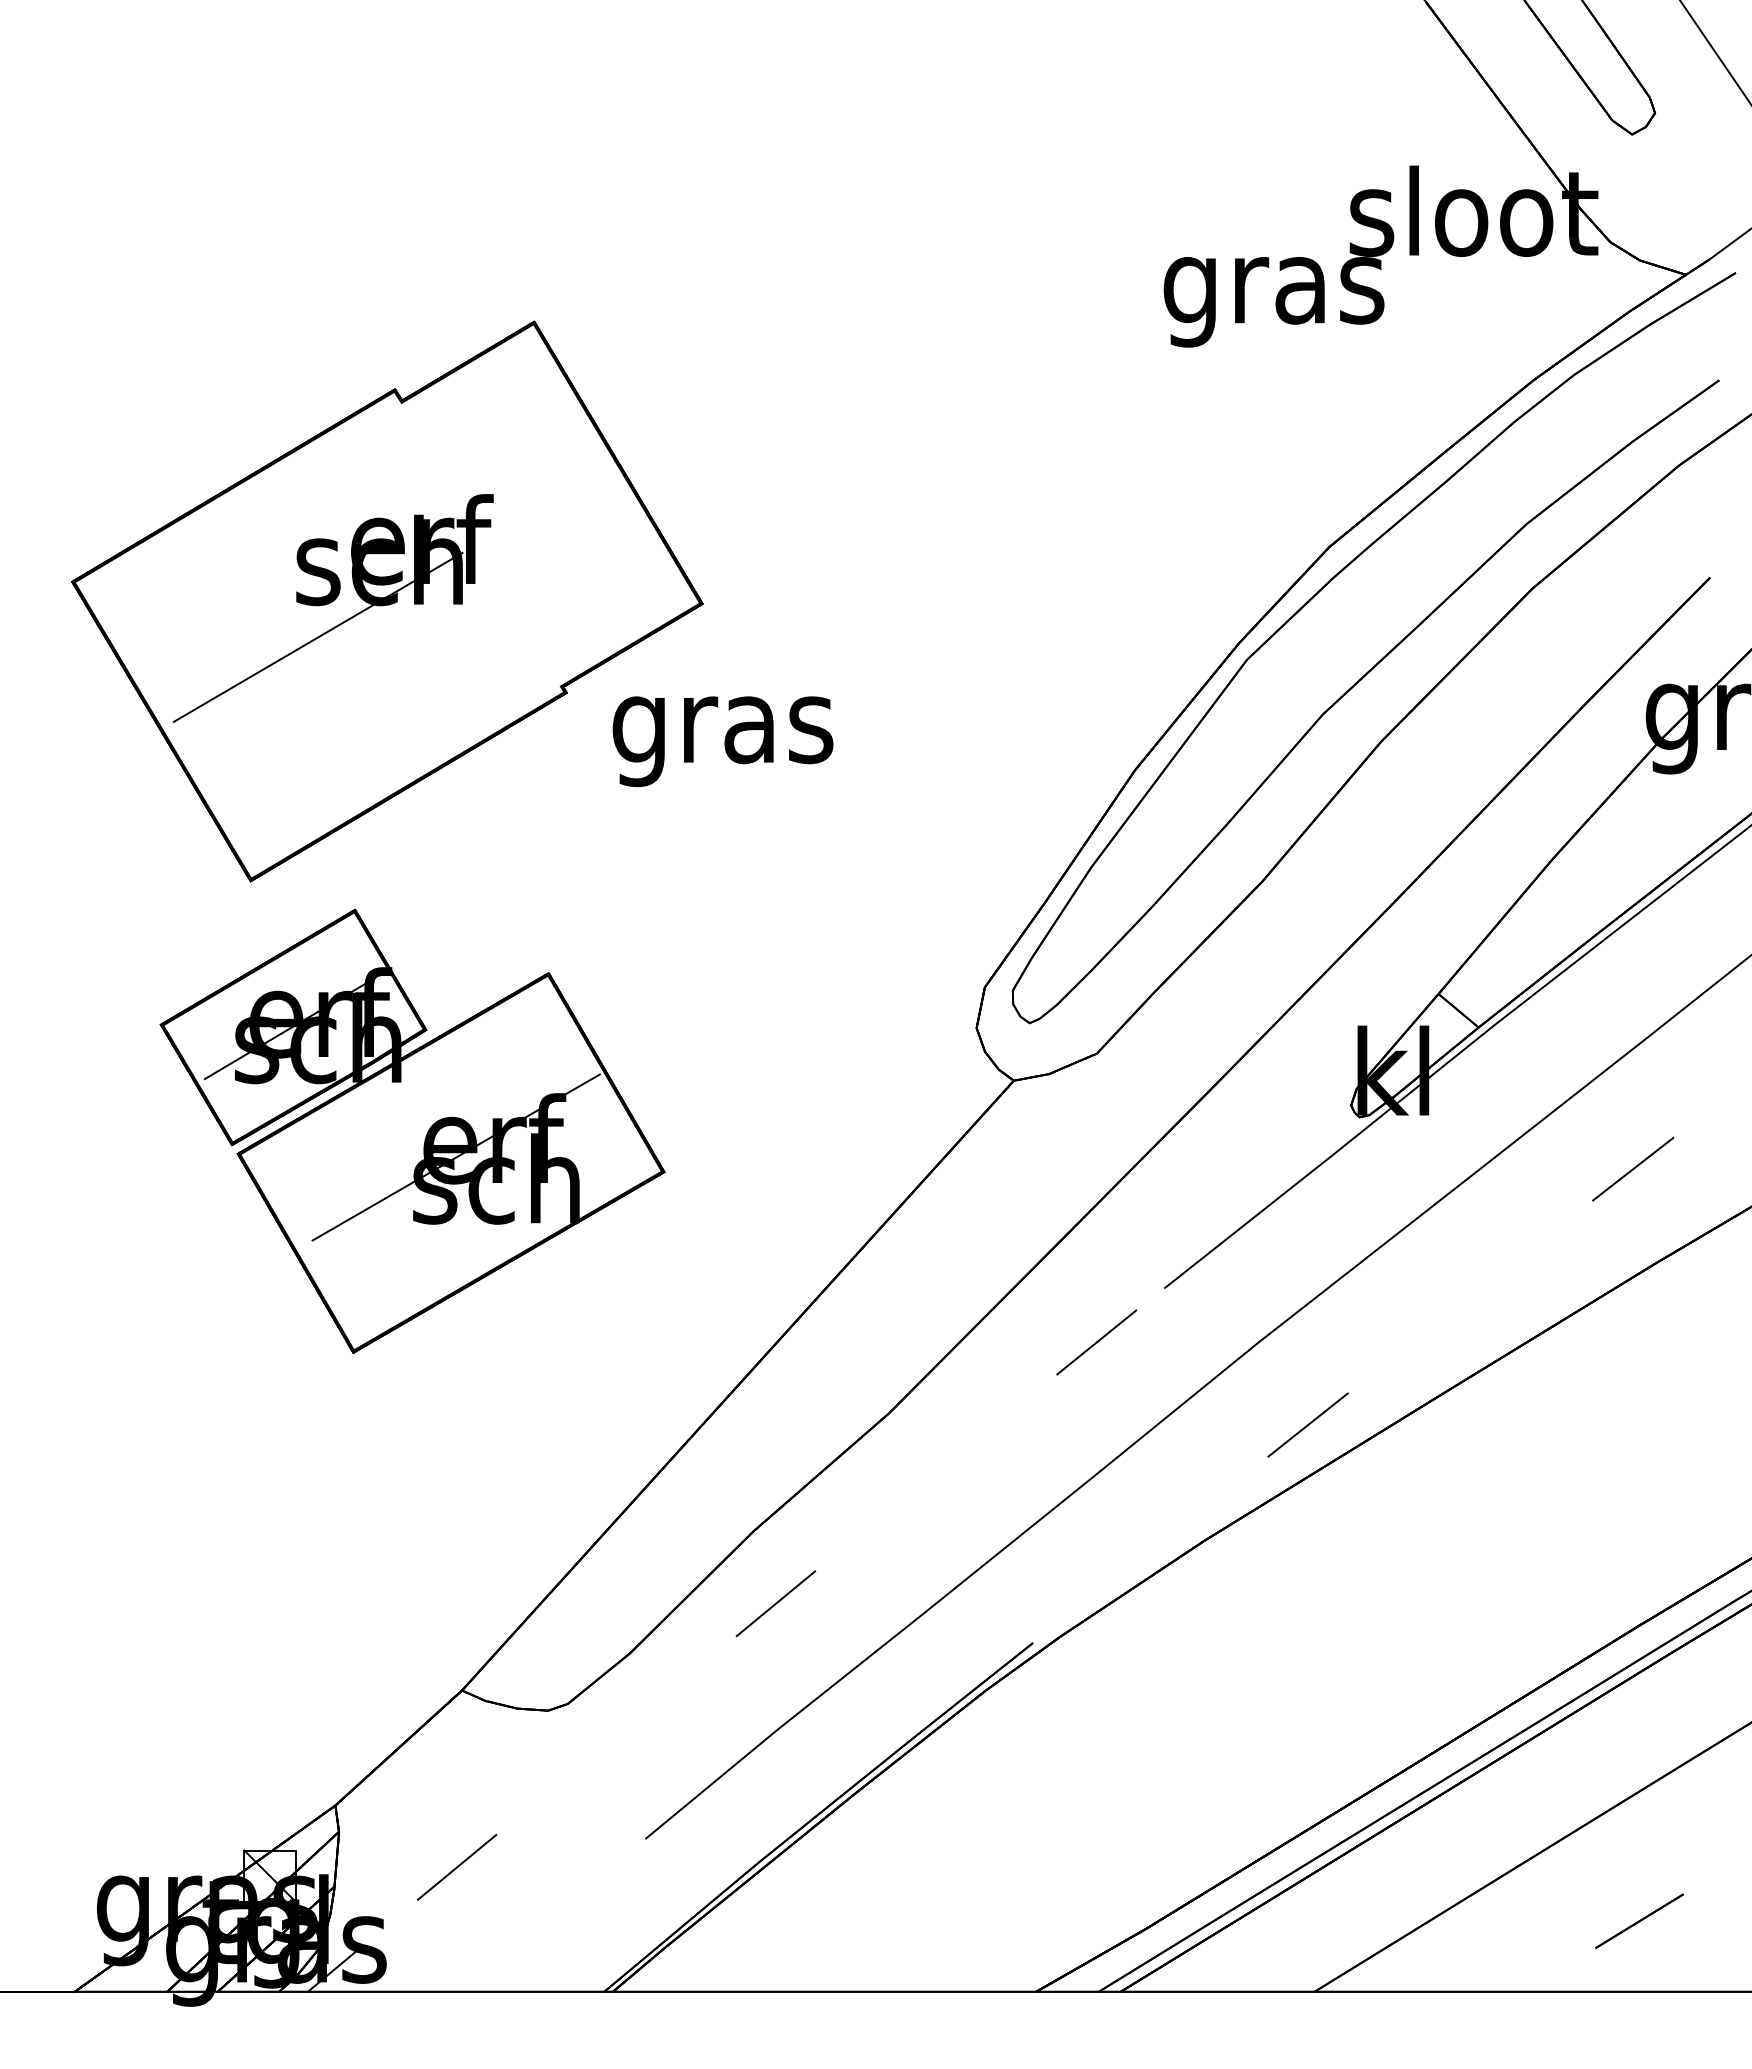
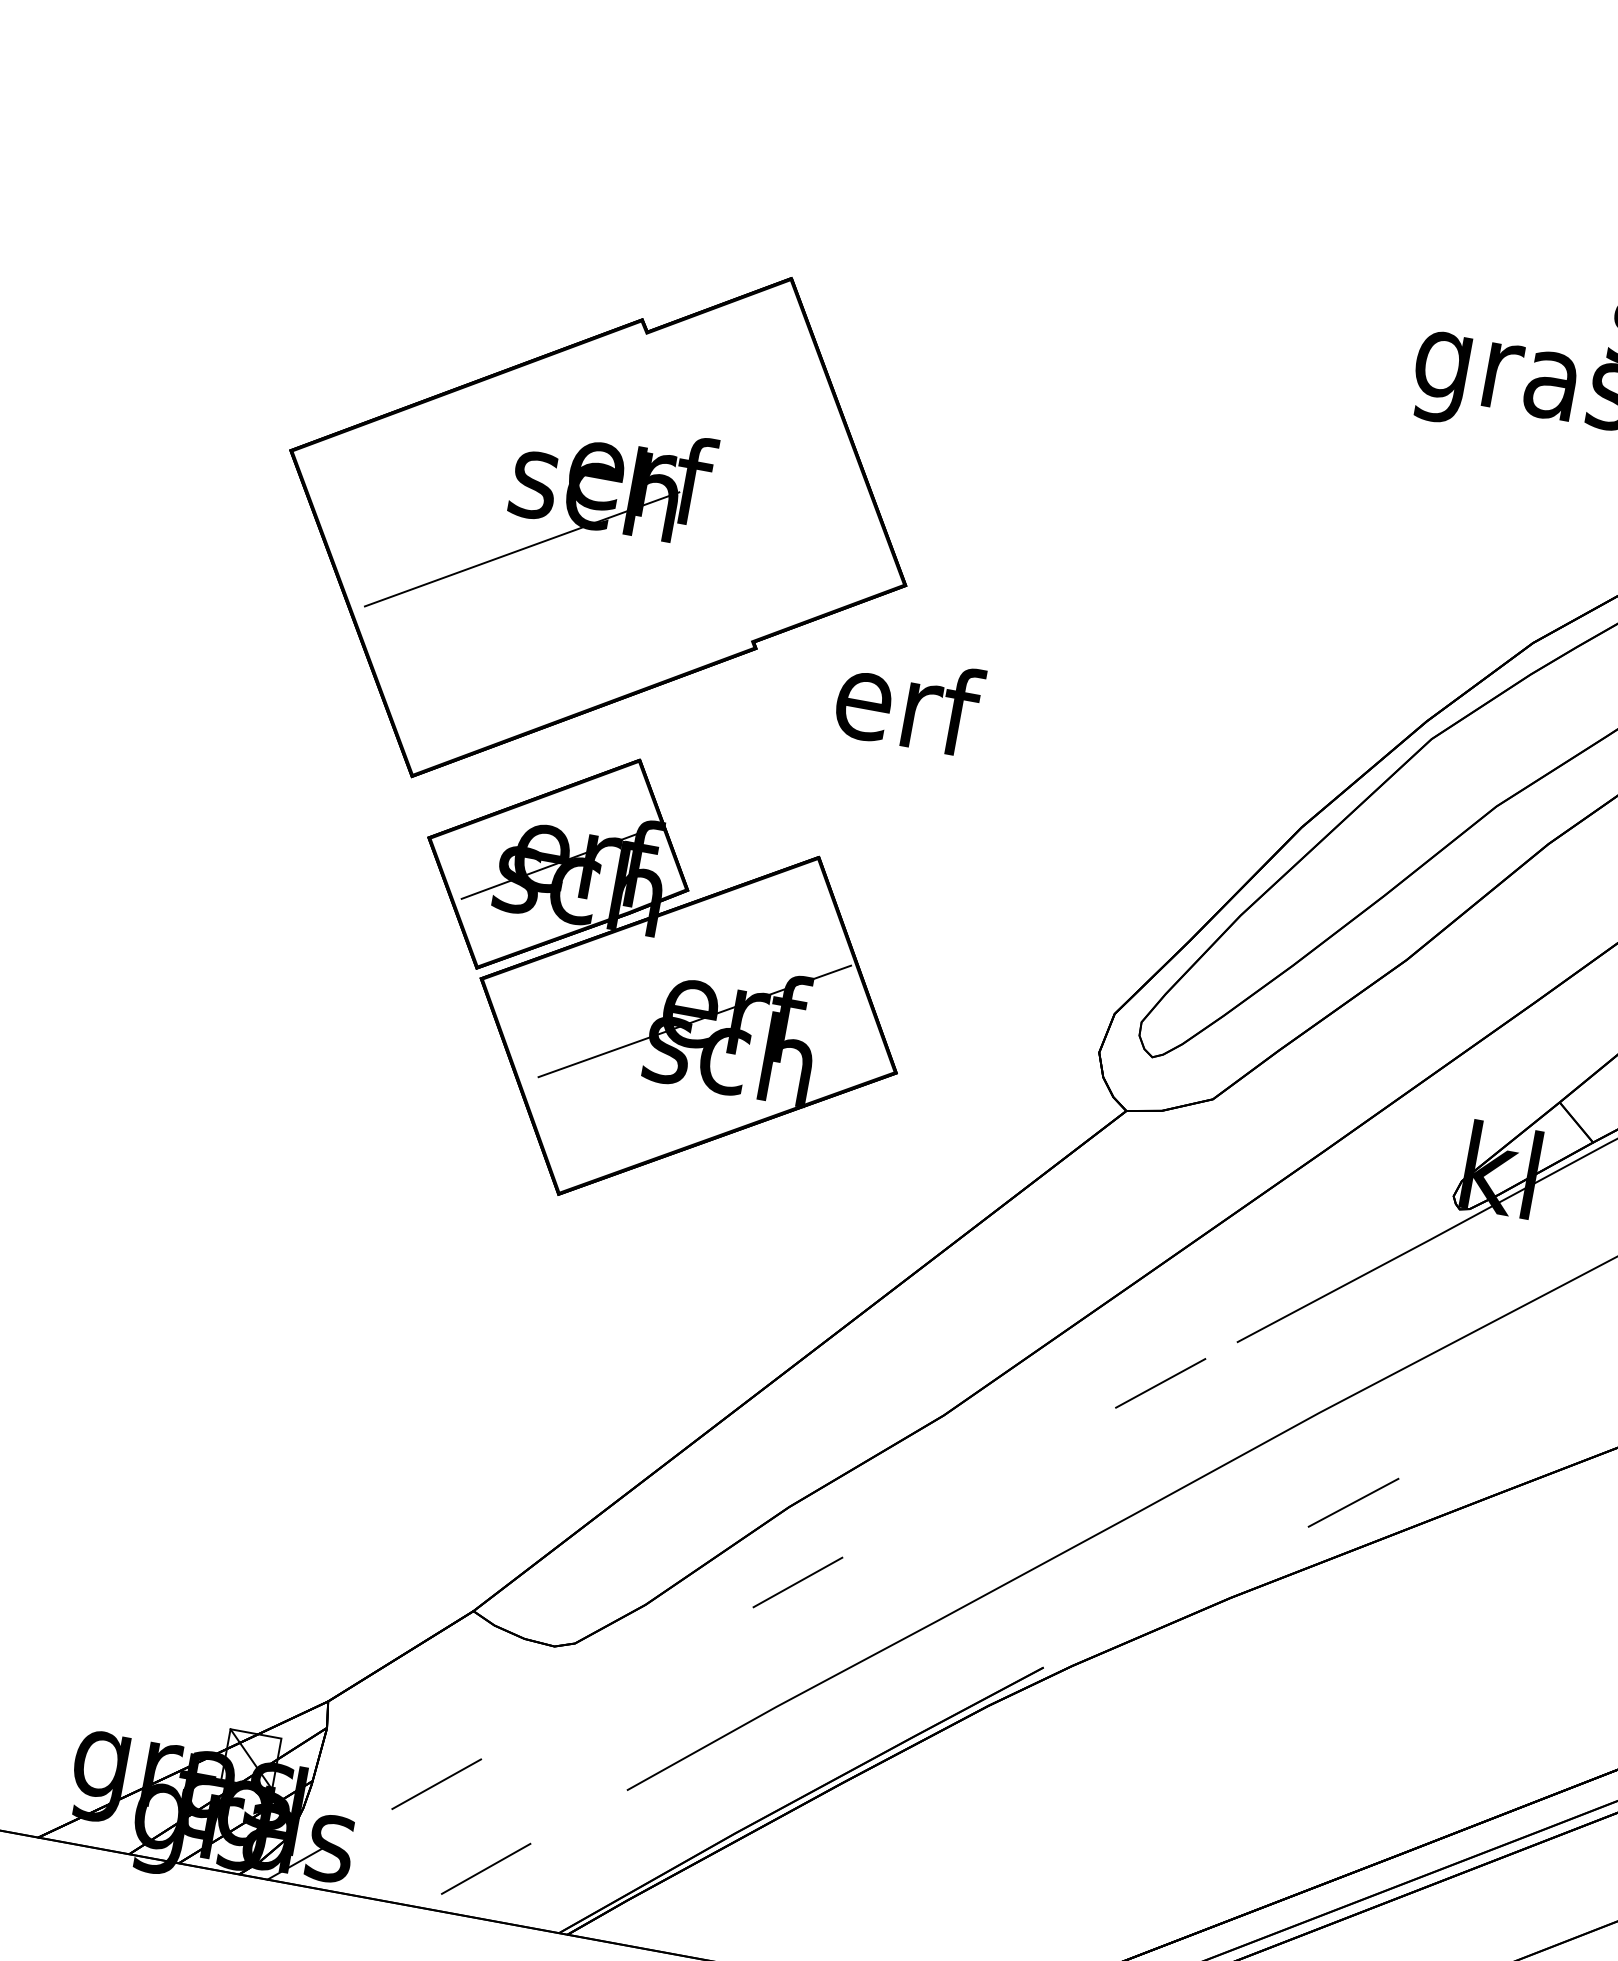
text: (722, 729) -> (903, 712), gras -> erf
part: (412, 1130) -> (656, 986), moved
line: (520, 1941) -> (485, 1868), added

